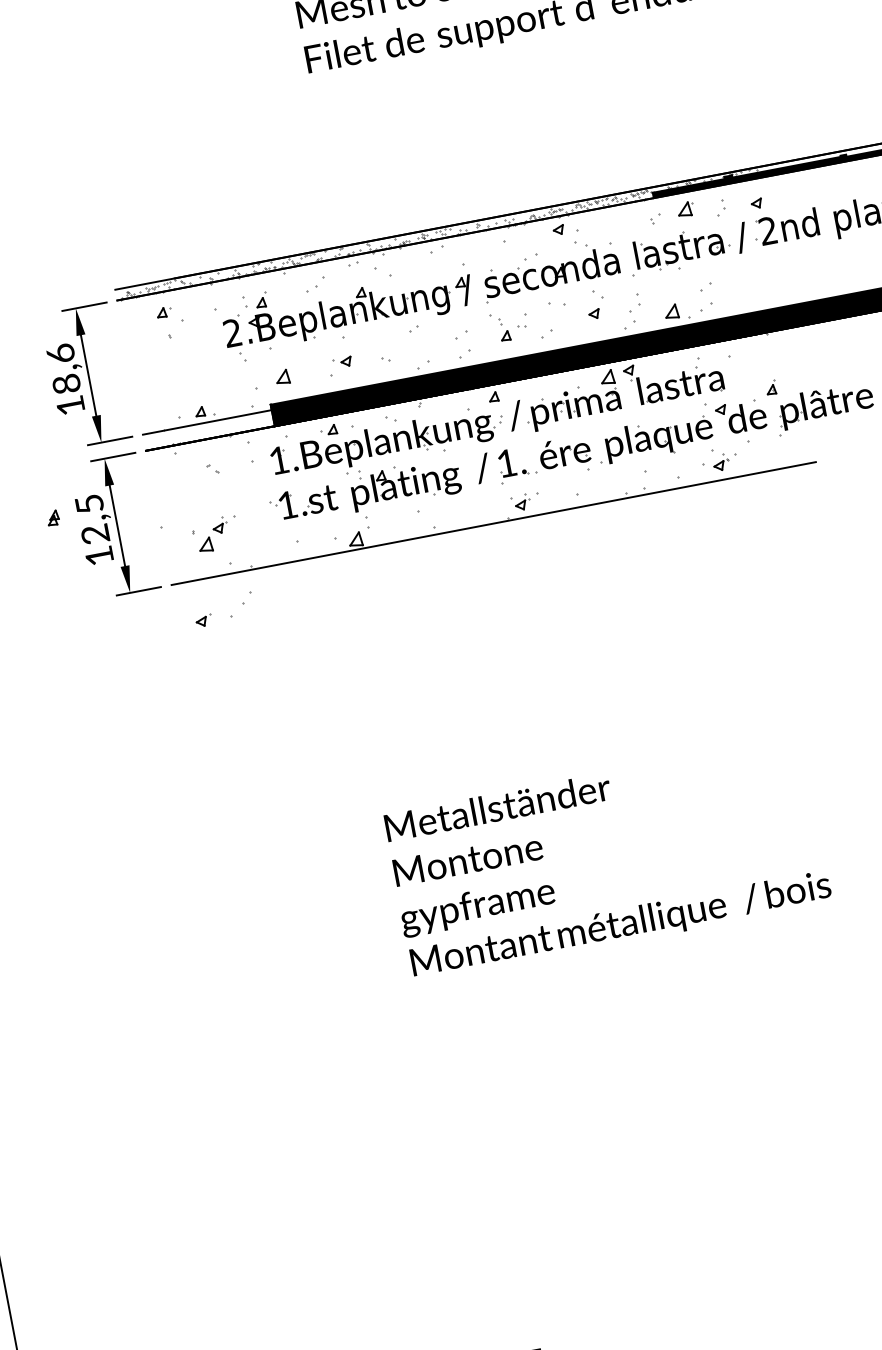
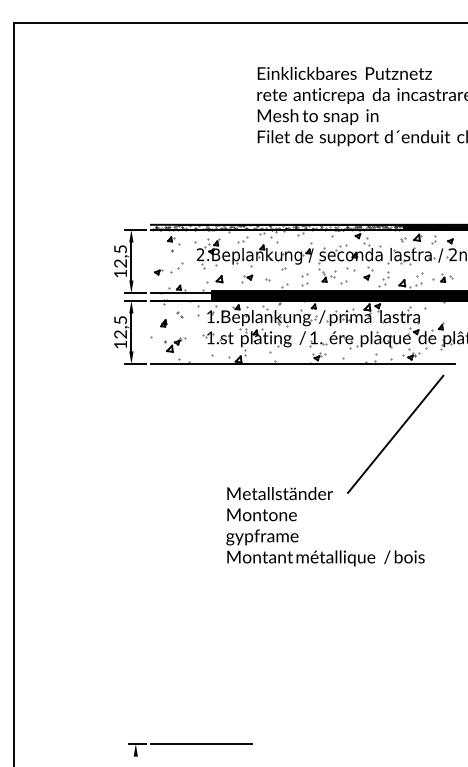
part: (754, 283) -> (442, 277), added
text: (63, 369) -> (120, 256), 18,6 -> 12,5
part: (52, 518) -> (163, 323), moved
part: (223, 608) -> (168, 268), moved
line: (718, 633) -> (395, 433), added

